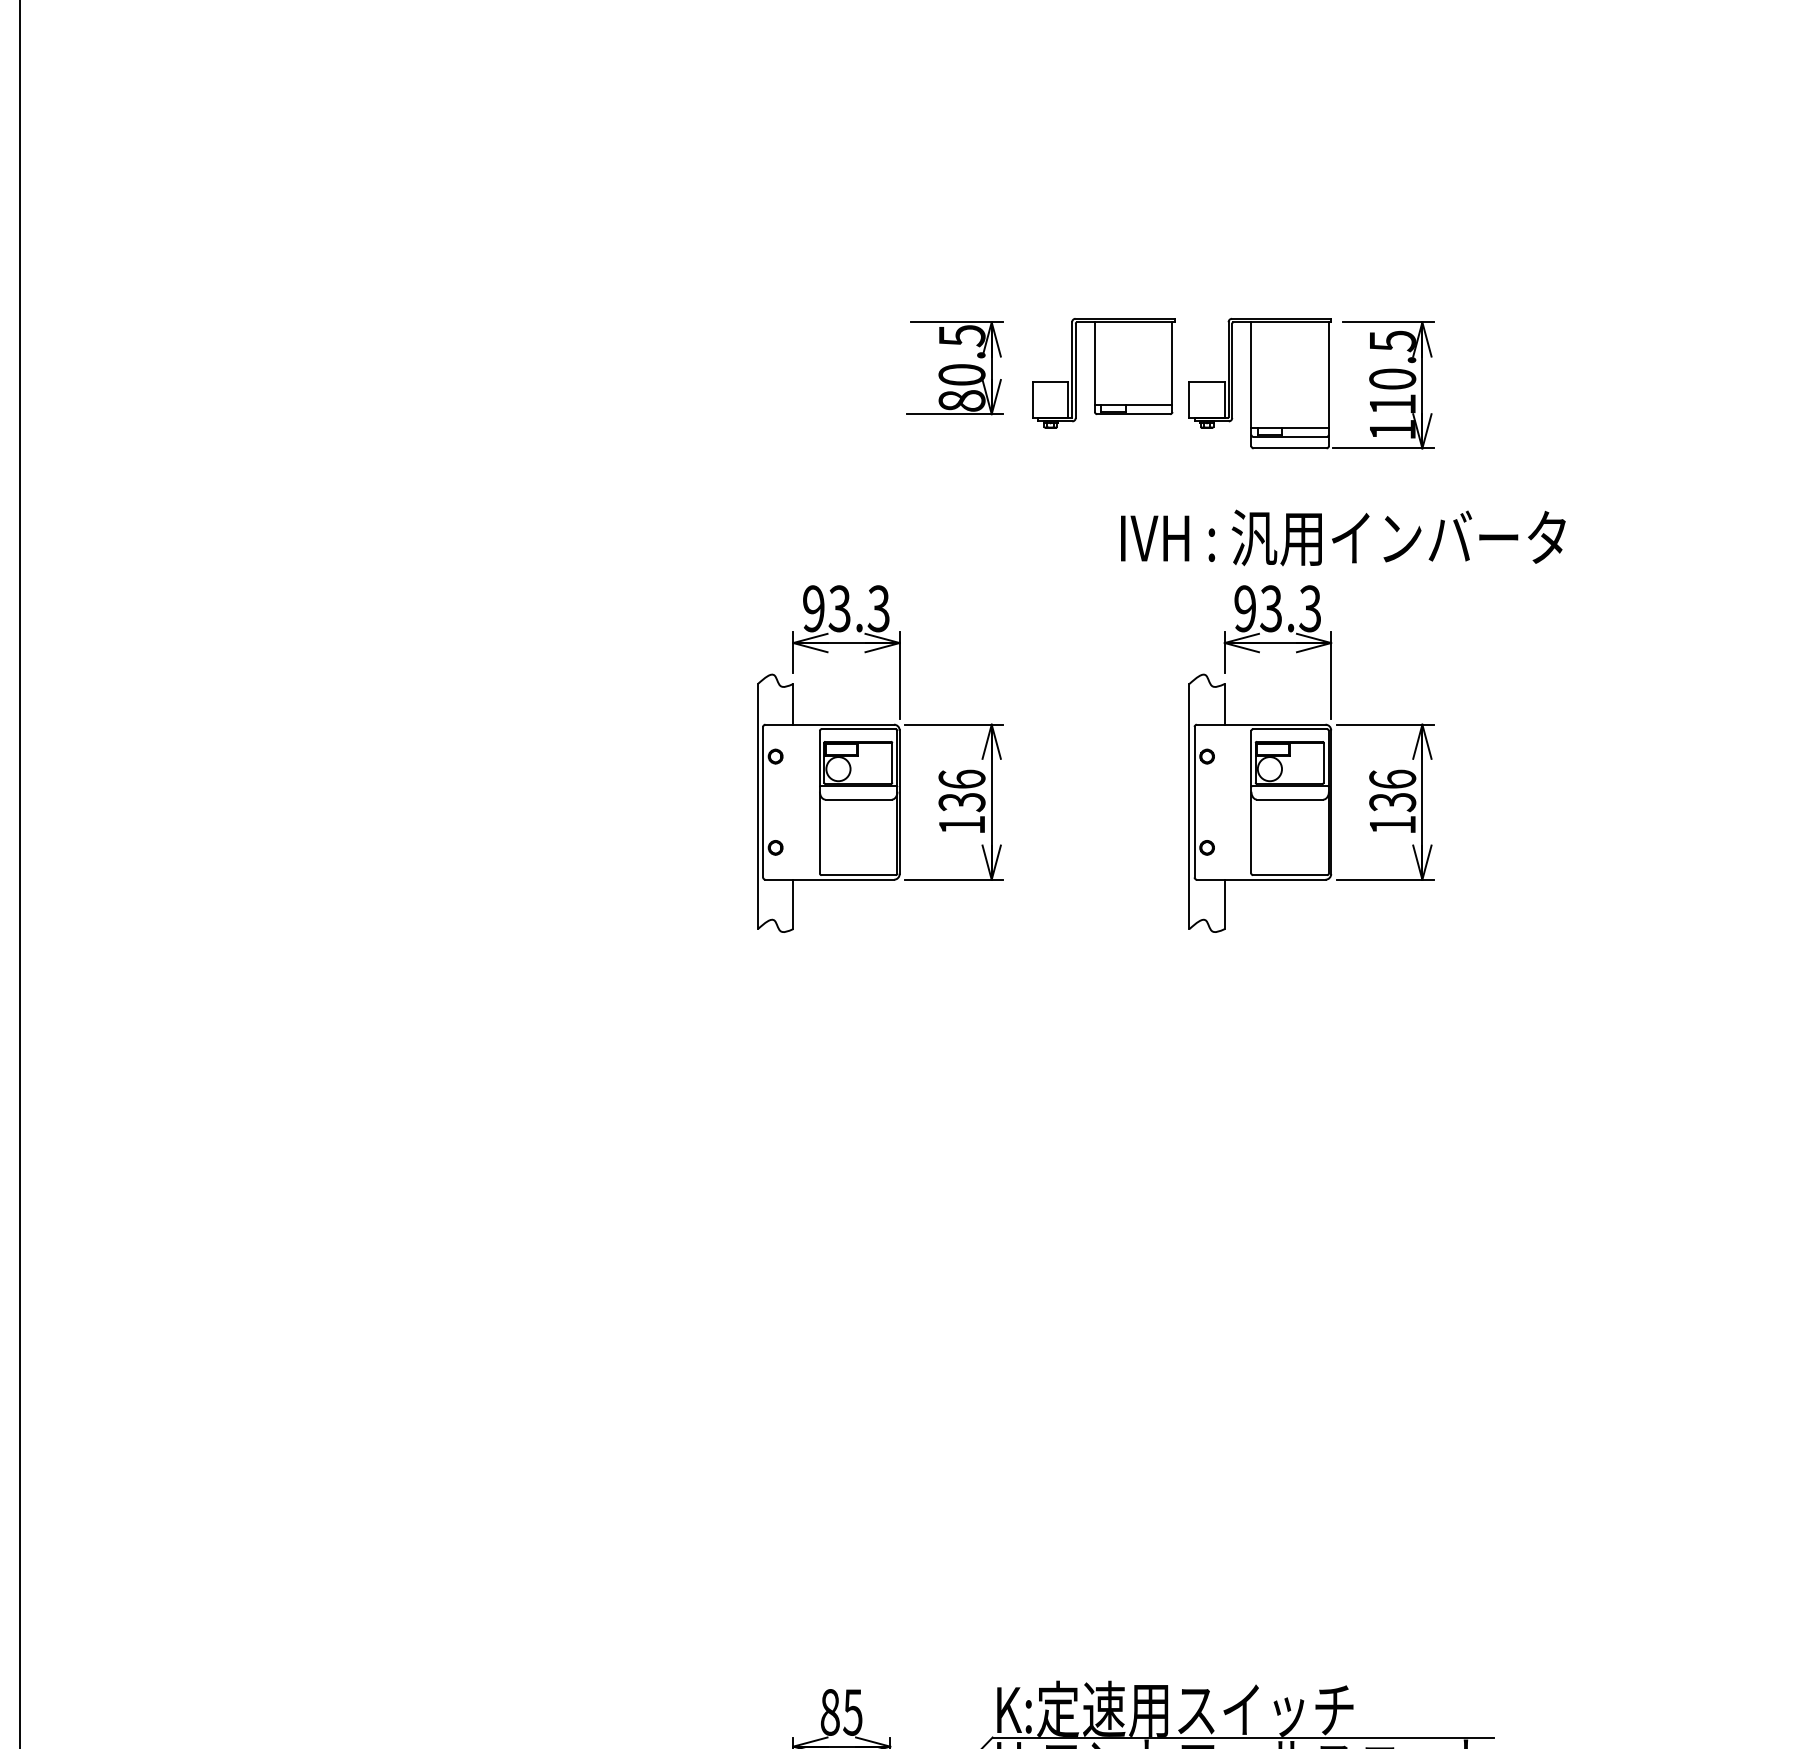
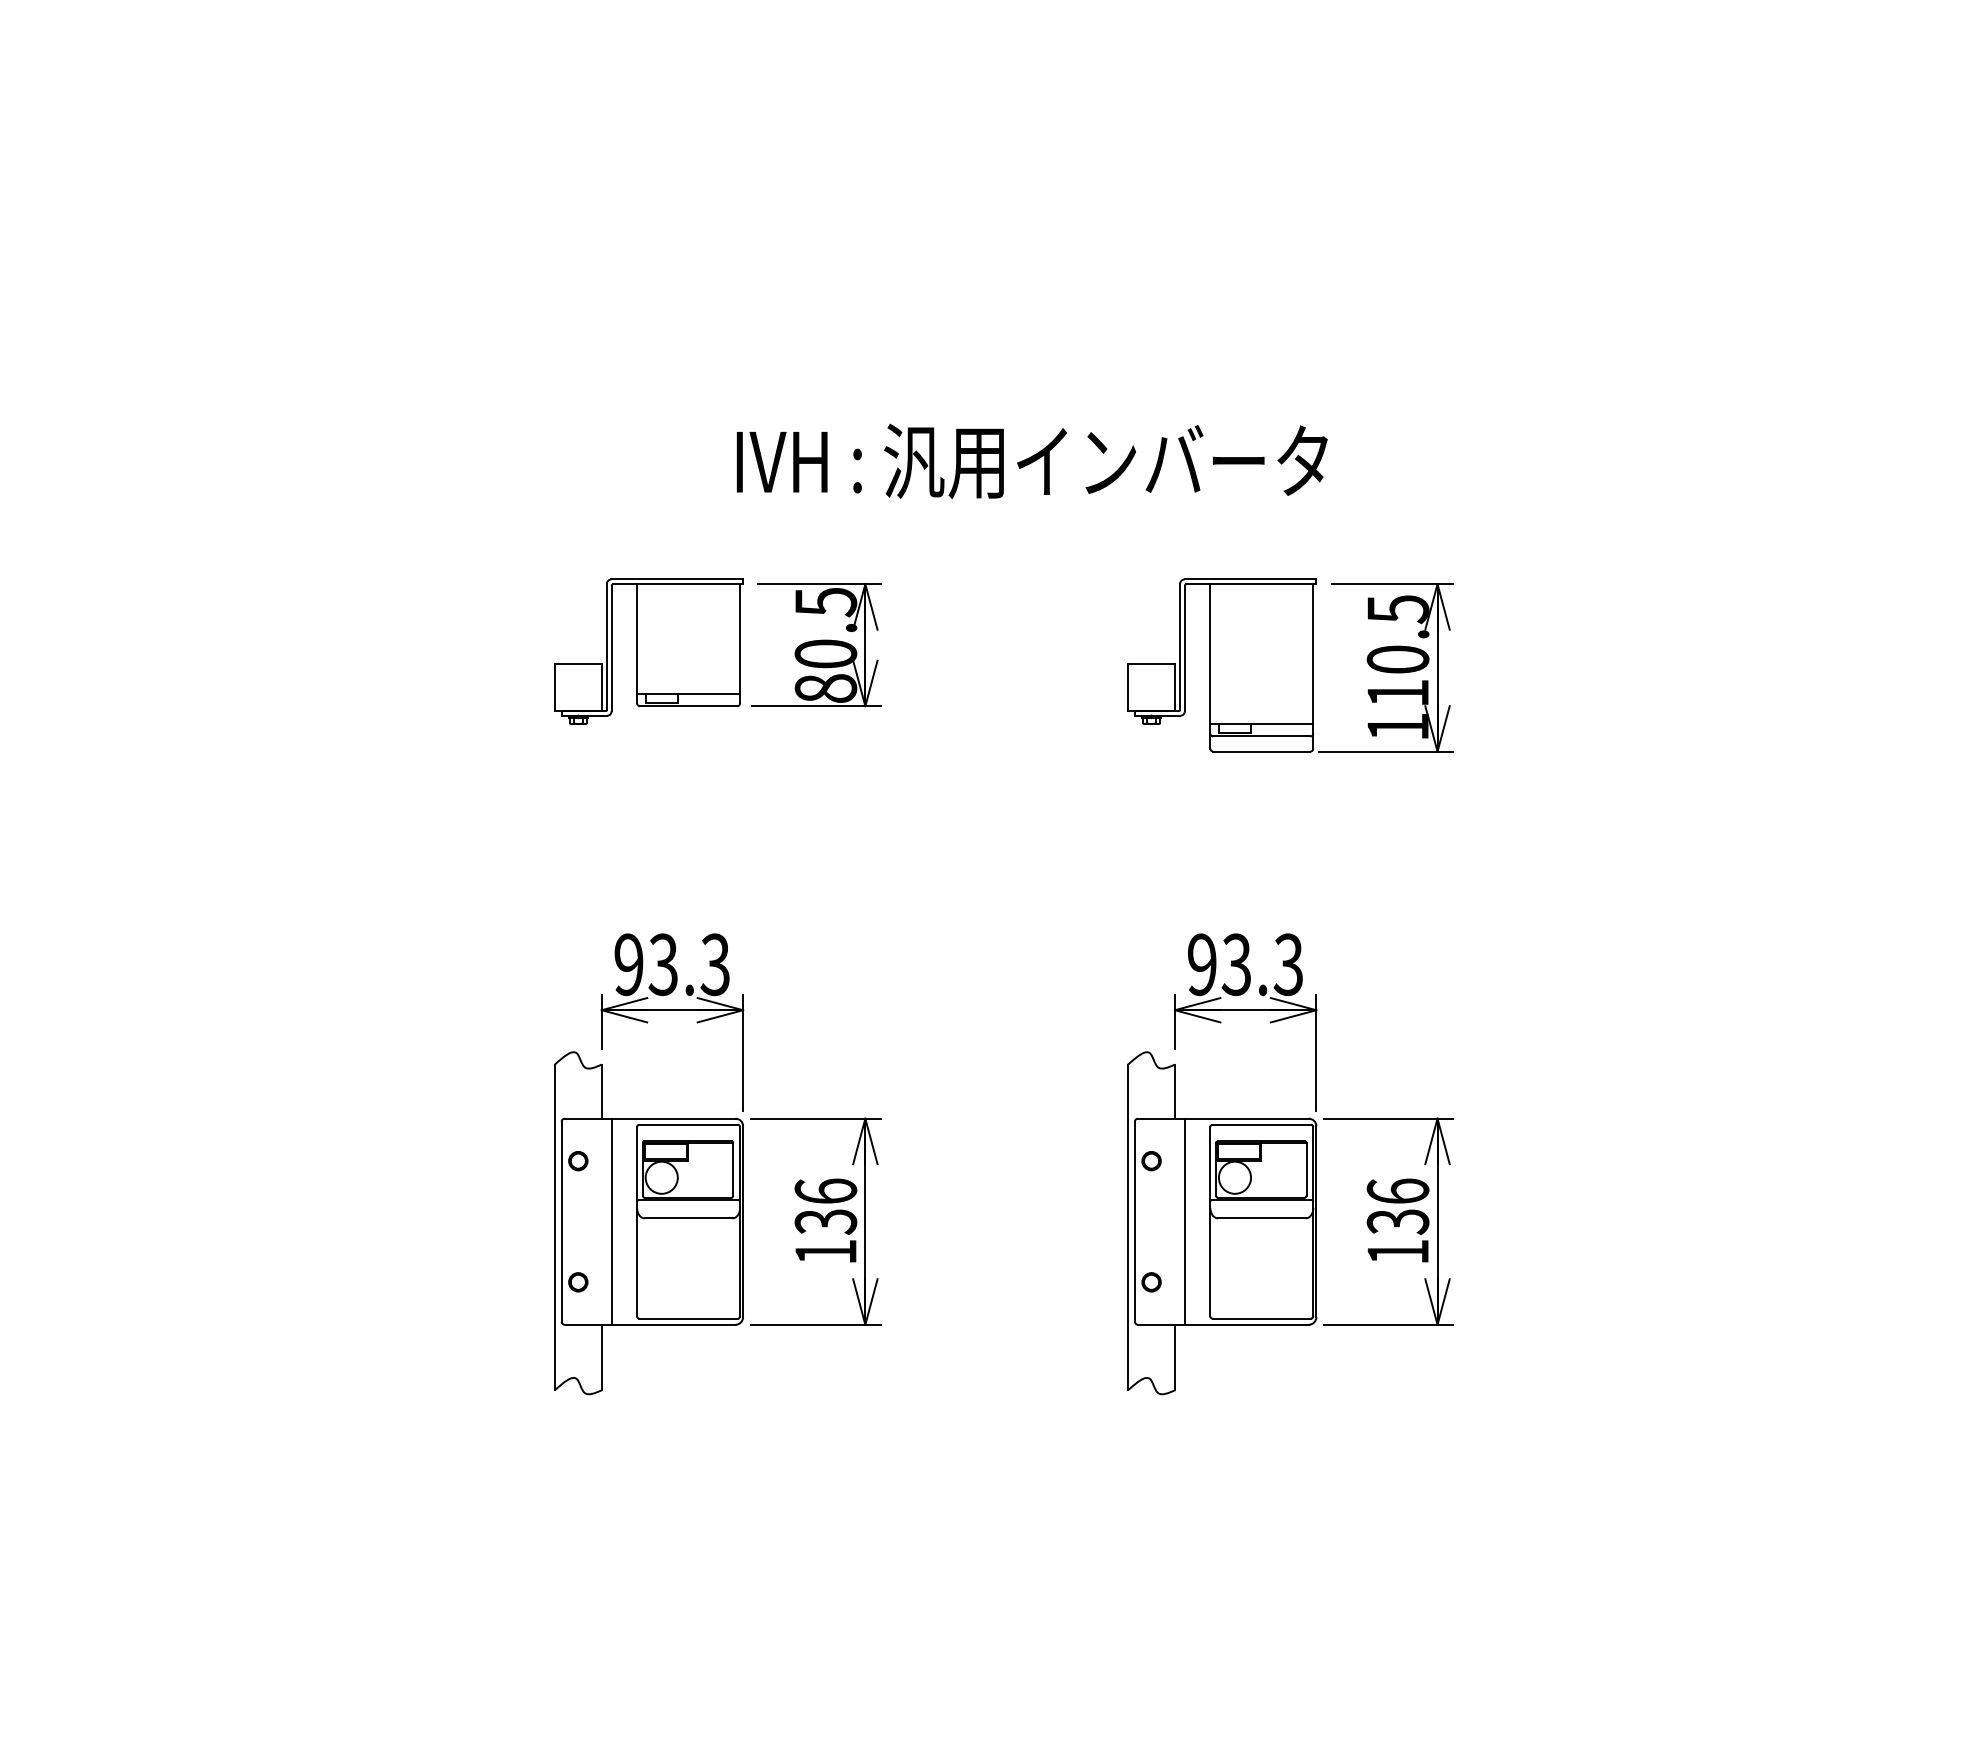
part: (1103, 373) -> (648, 652), moved
text: (1343, 537) -> (1032, 460), moved
line: (800, 801) -> (611, 1220), added
line: (1232, 801) -> (1185, 1220), added

